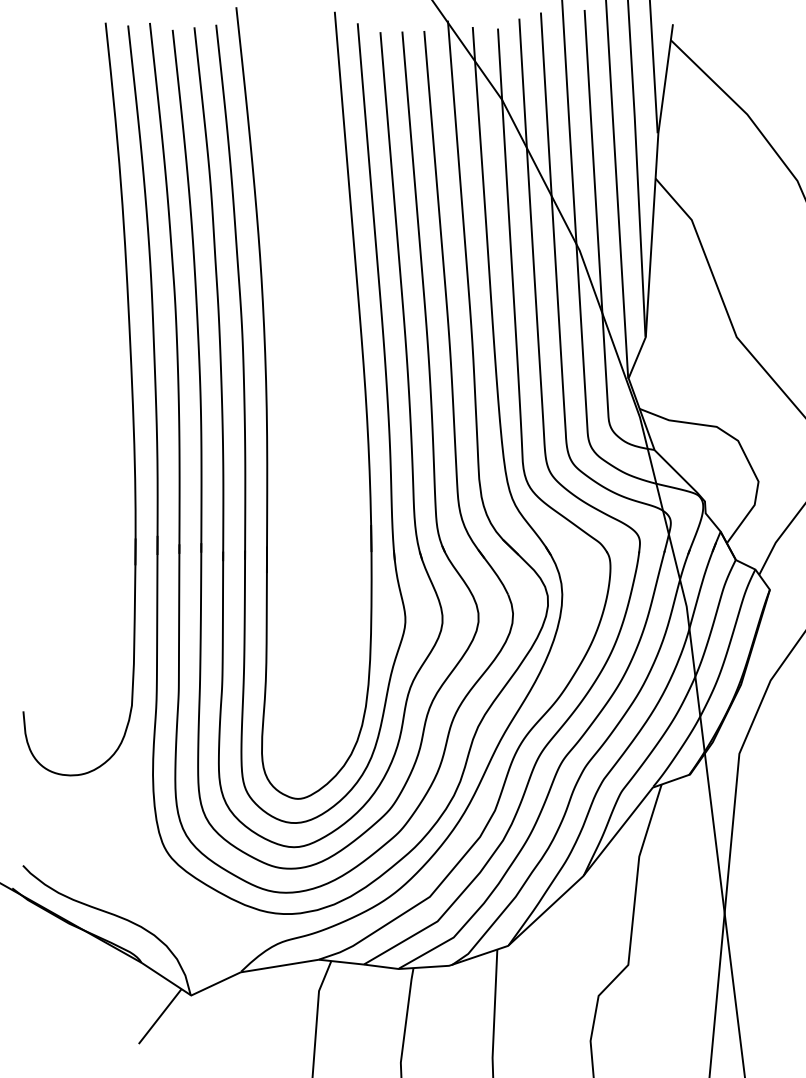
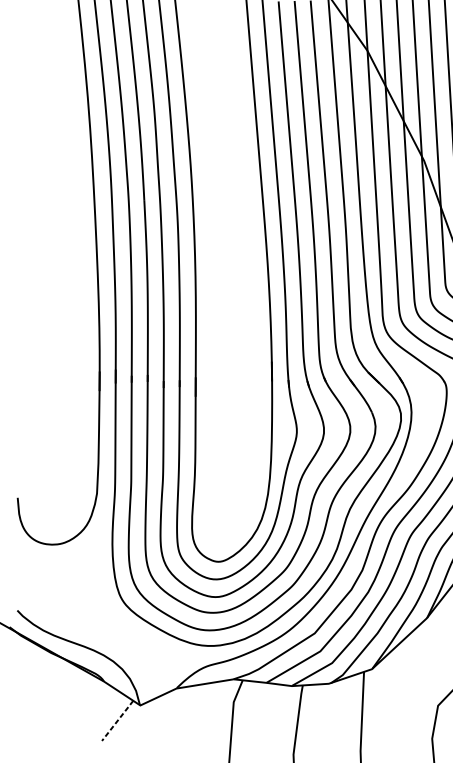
line: (160, 1016) -> (117, 720), solid -> dashed

